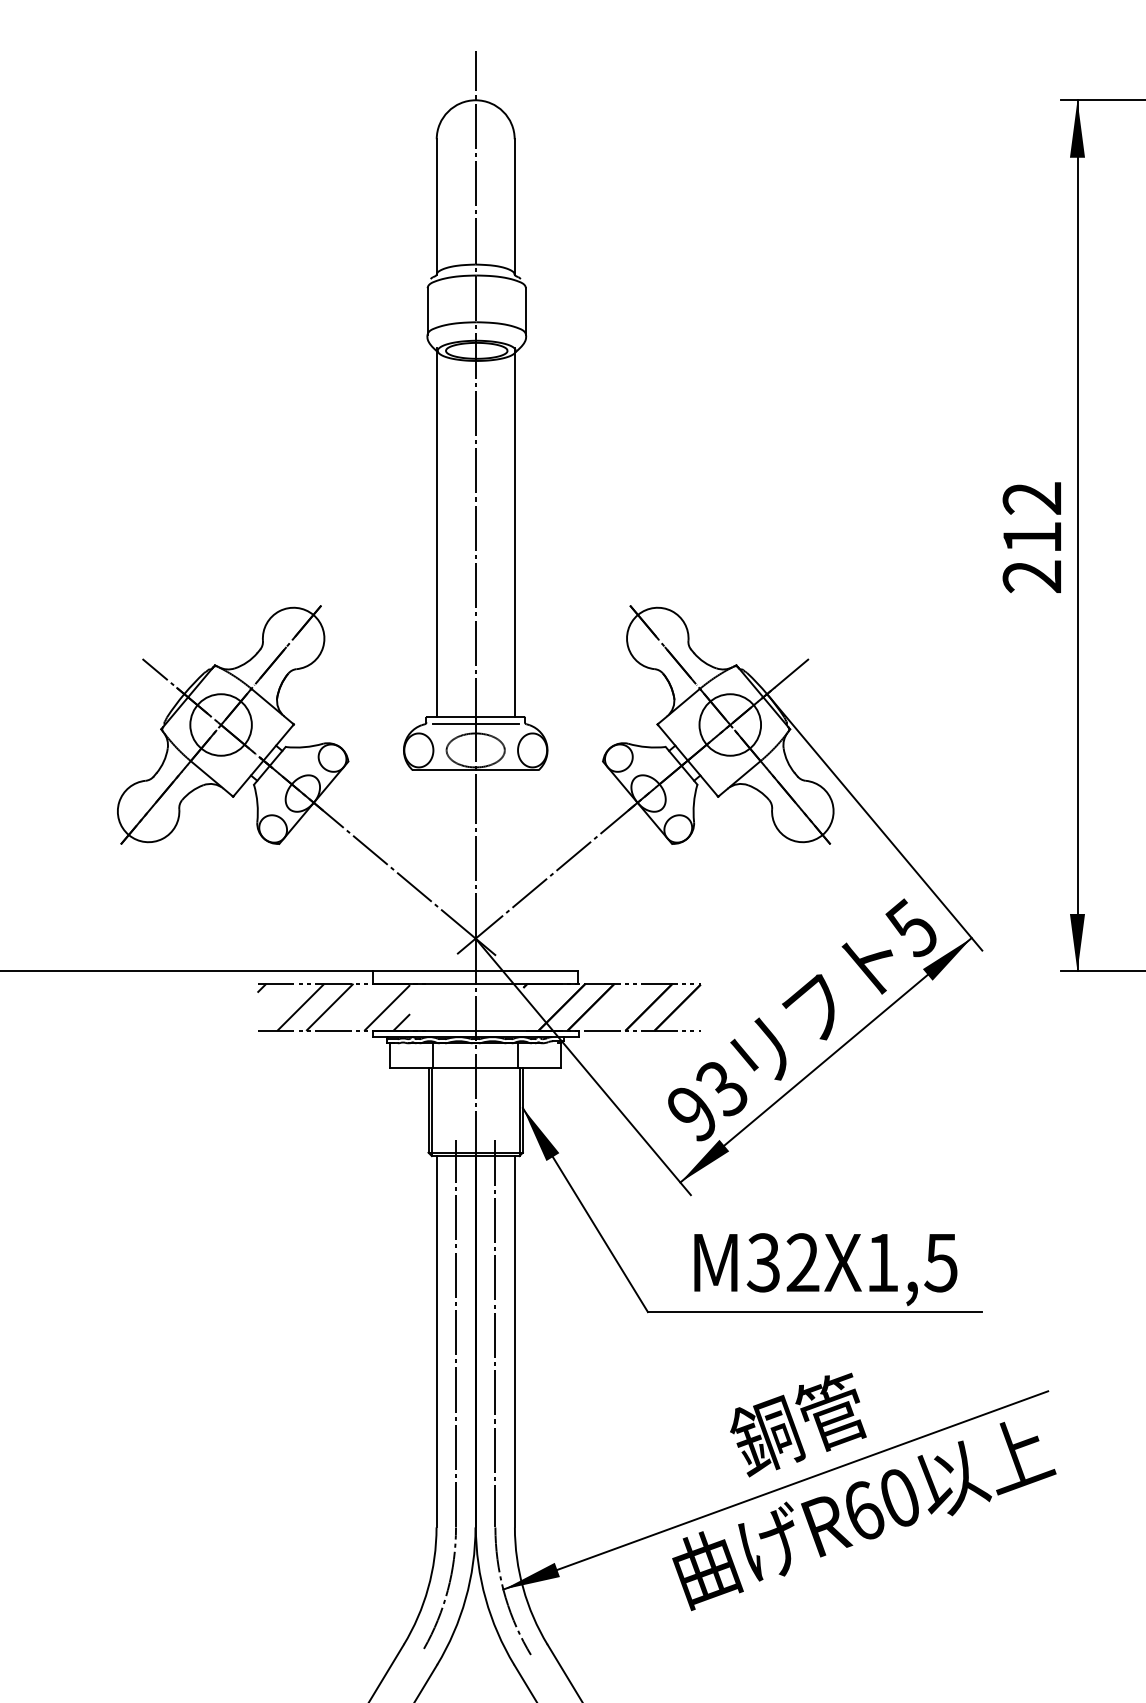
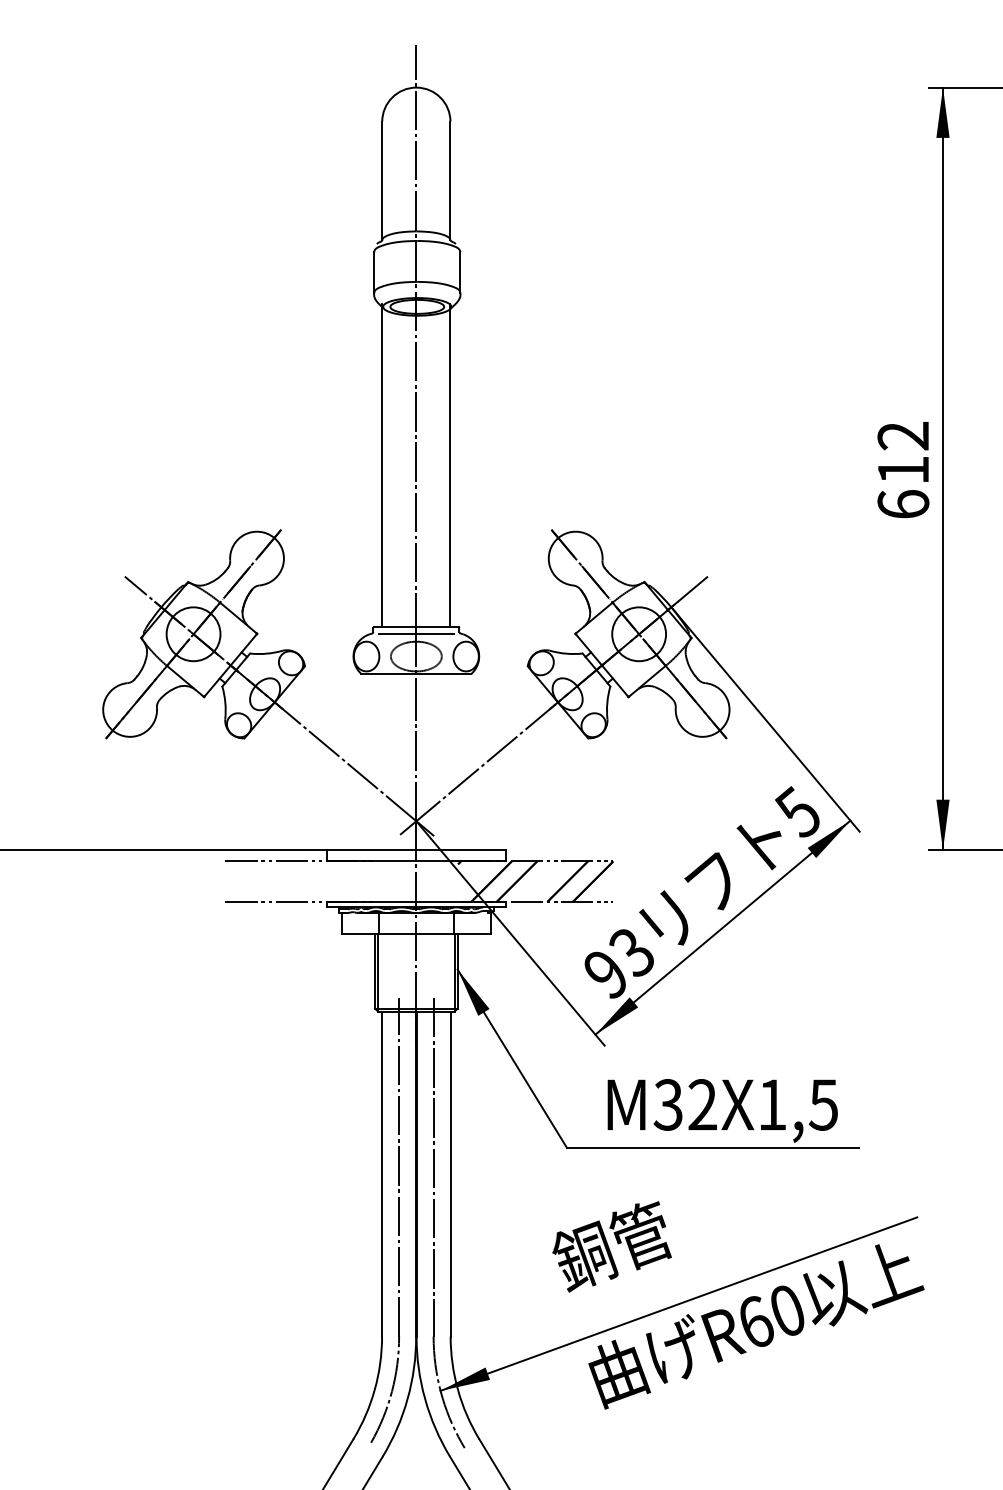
text: (1031, 576) -> (902, 504), 212 -> 612
hatch: (333, 1006) -> (291, 880), removed
text: (798, 1424) -> (612, 1246), moved

